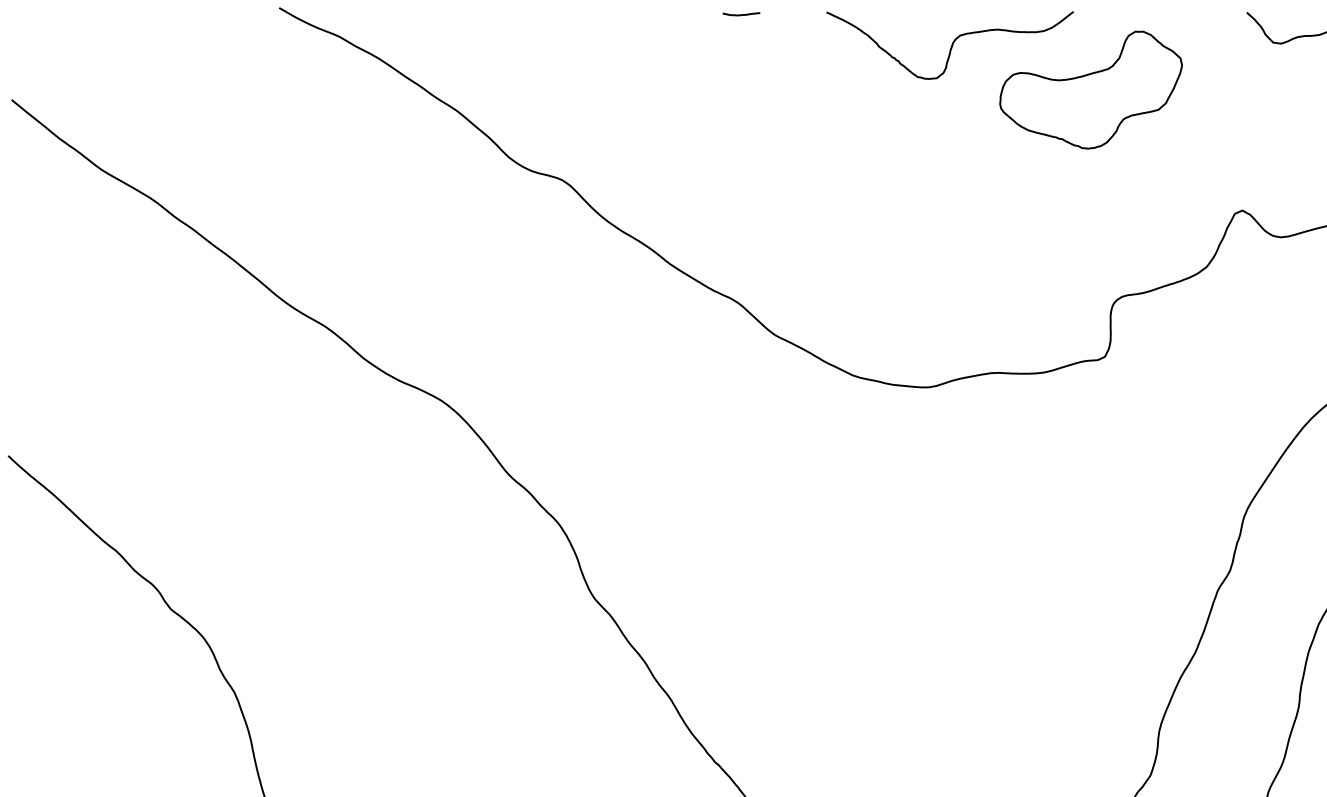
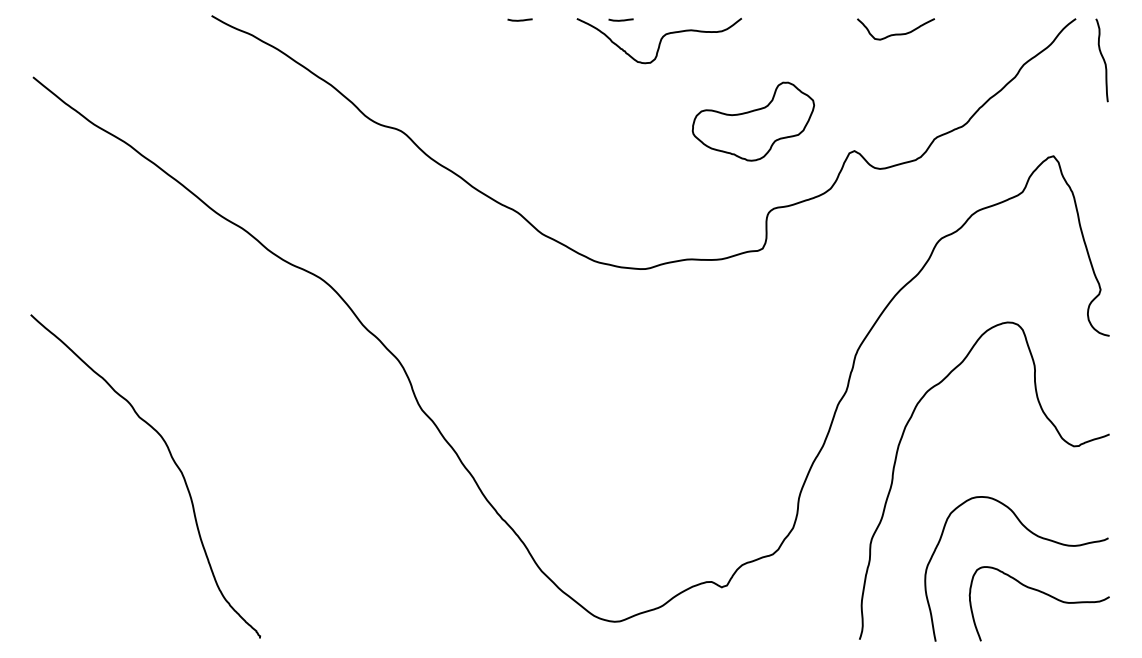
line: (891, 13) -> (620, 19), added
part: (1089, 89) -> (752, 121), moved

